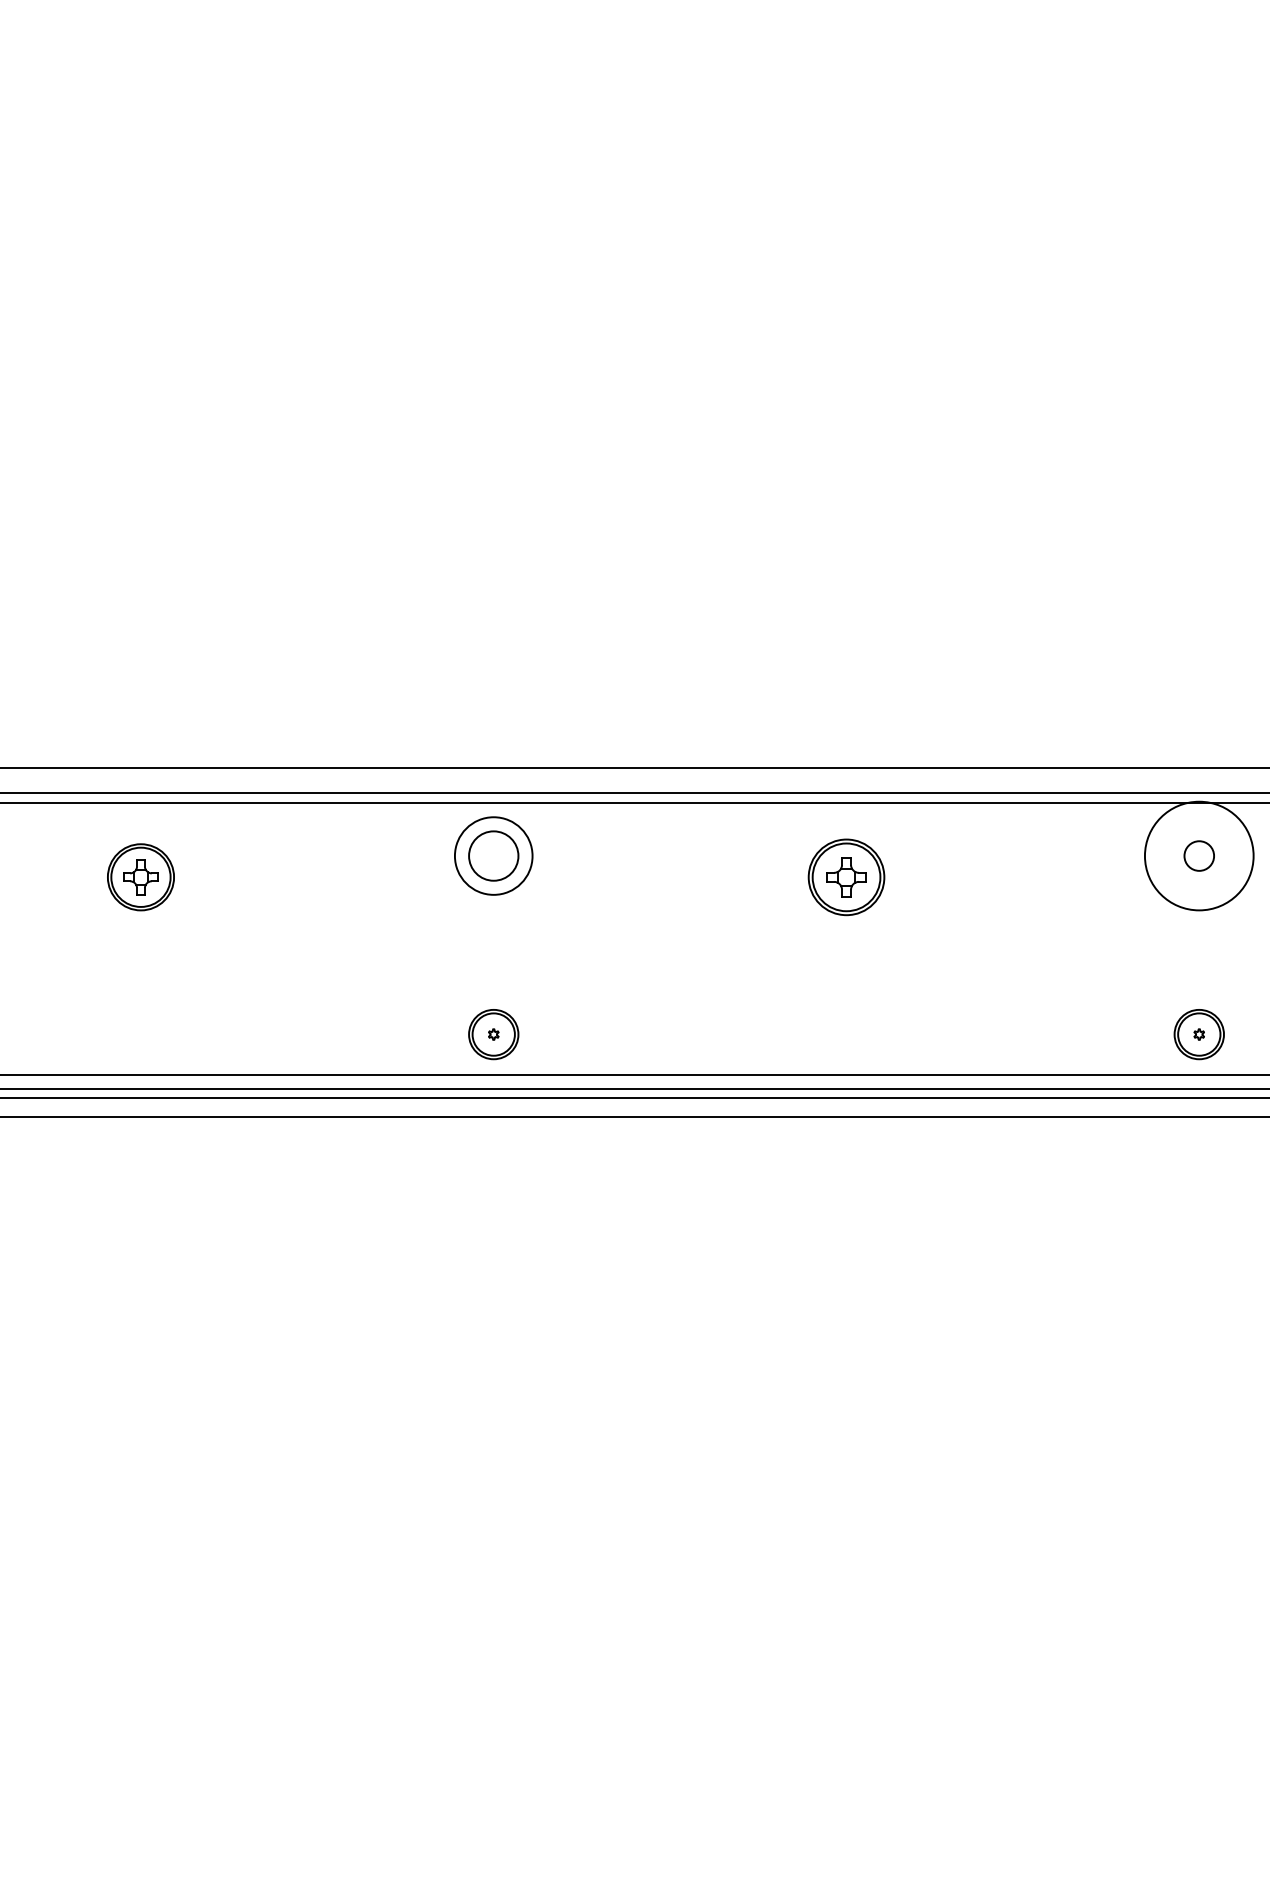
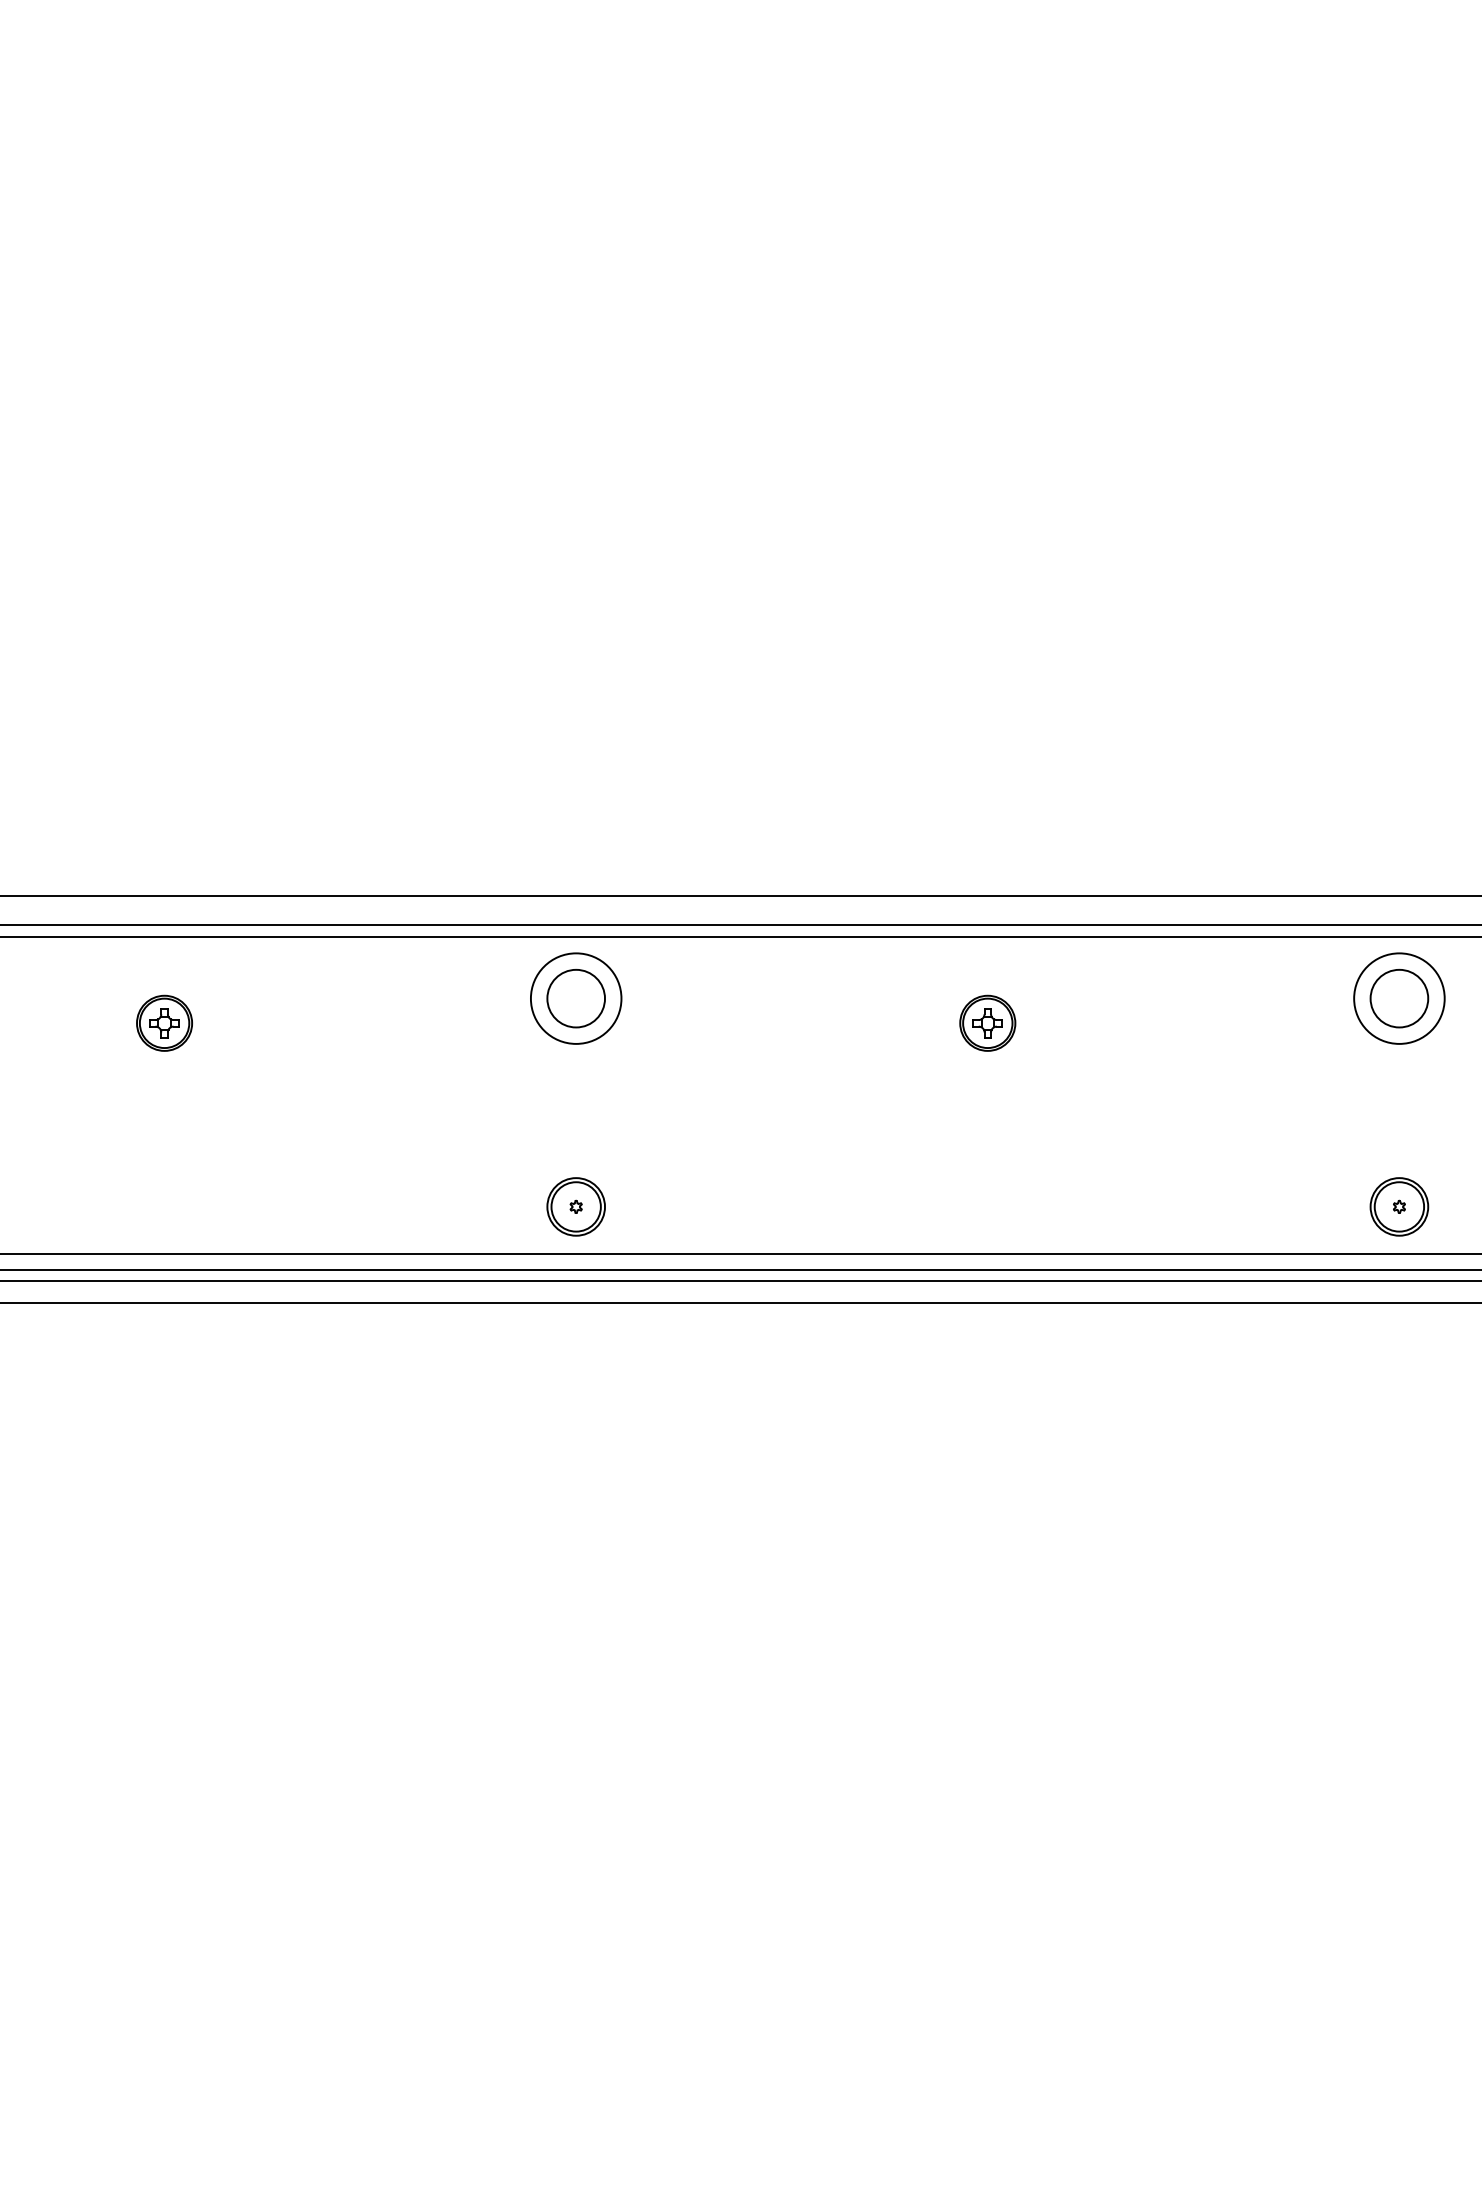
circle: (1198, 855) -> (1398, 997), size x1.67
circle: (1199, 855) -> (1399, 997), size x0.71
part: (140, 876) -> (164, 1022), size x0.71
part: (846, 876) -> (987, 1022), size x0.62

